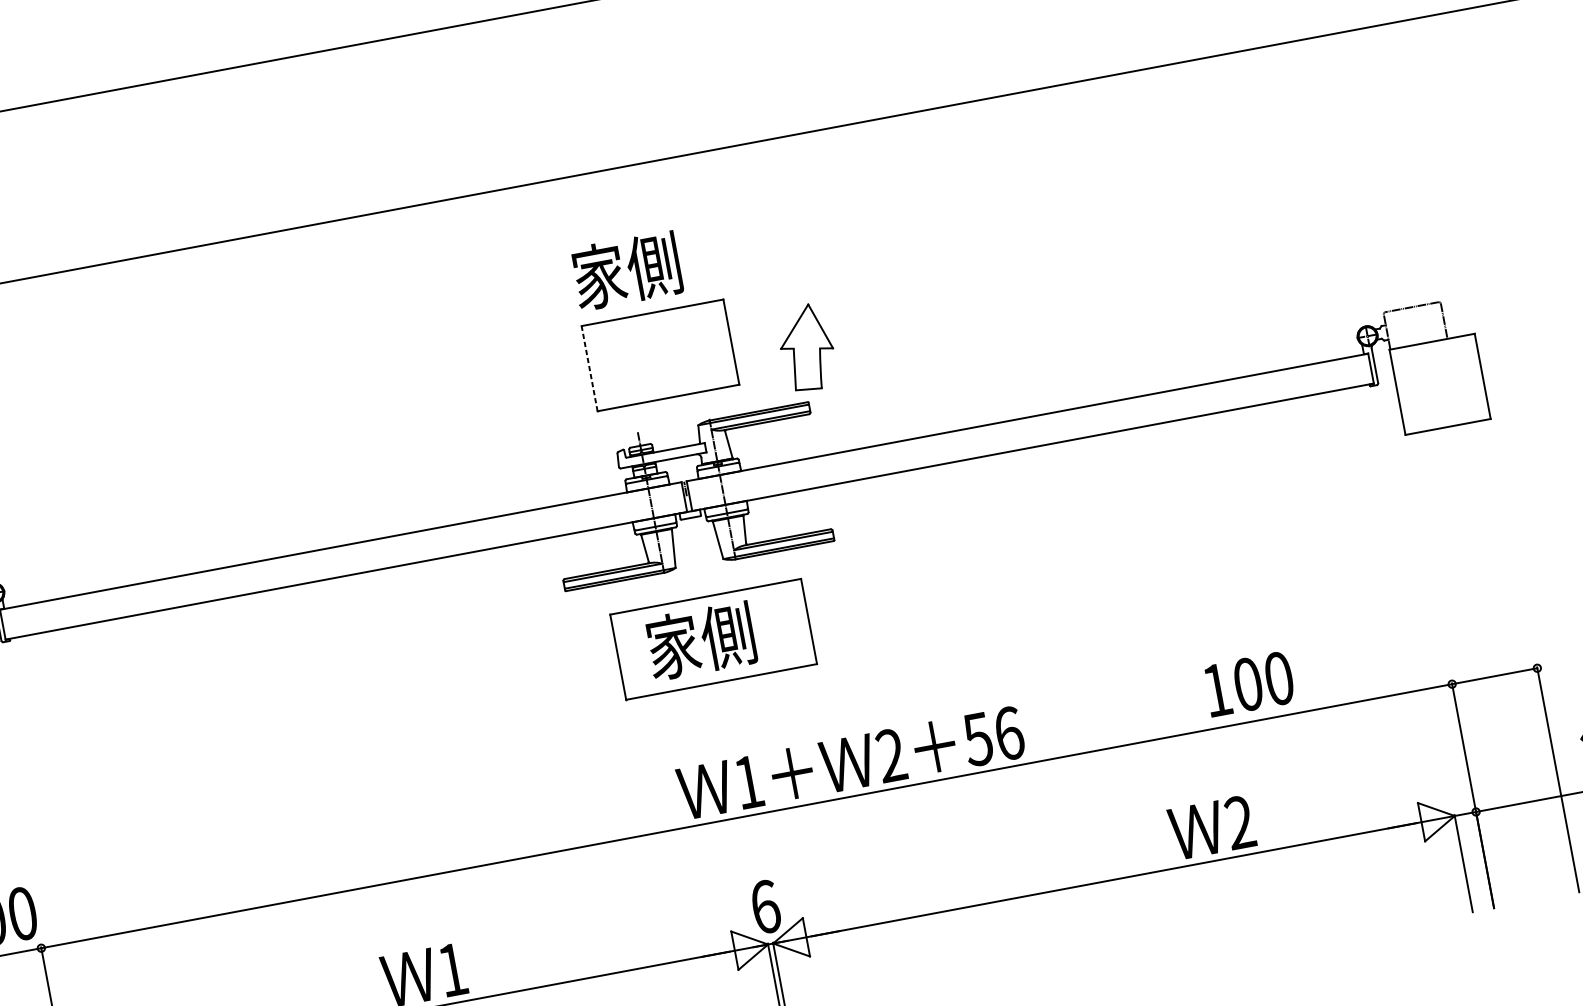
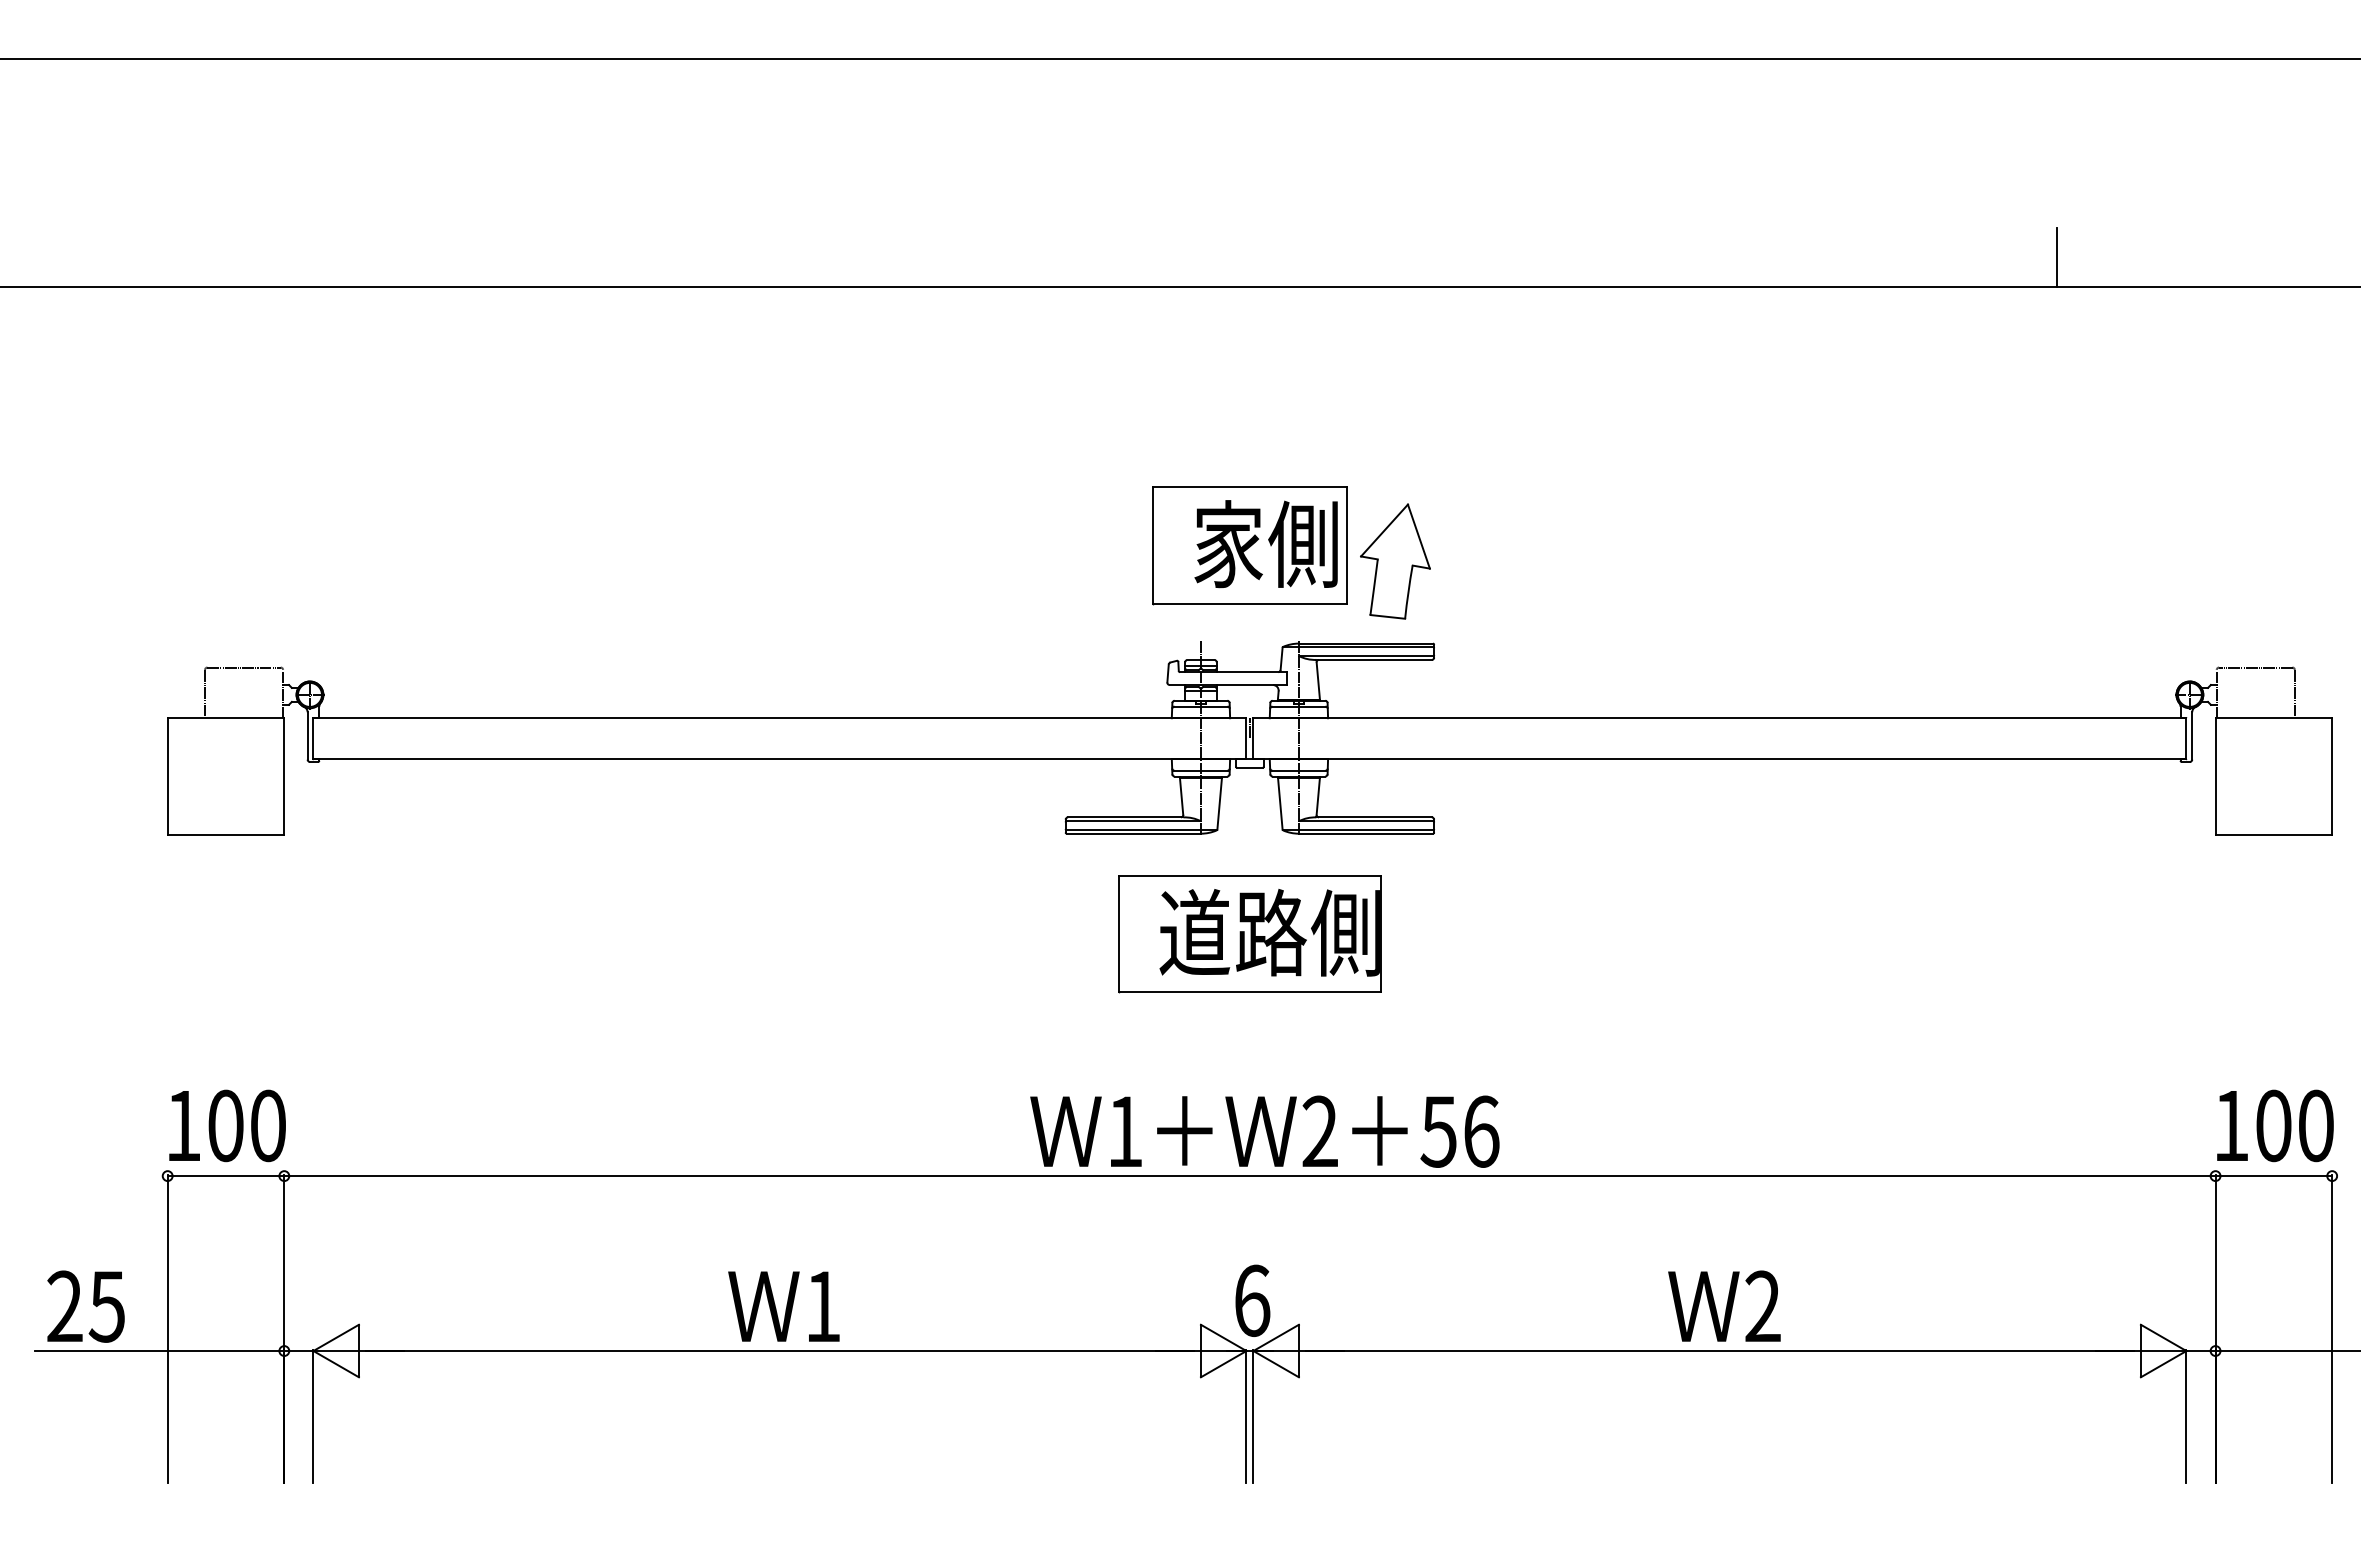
line: (1210, 34) -> (2056, 257), added
text: (626, 271) -> (1265, 544), moved
part: (806, 347) -> (1395, 561), moved
line: (589, 368) -> (1152, 544), dashed -> solid
text: (727, 635) -> (1269, 932), 家側 -> 道路側
text: (1249, 683) -> (2275, 1125), moved
text: (850, 763) -> (1264, 1131), moved
text: (1211, 827) -> (1724, 1305), moved

